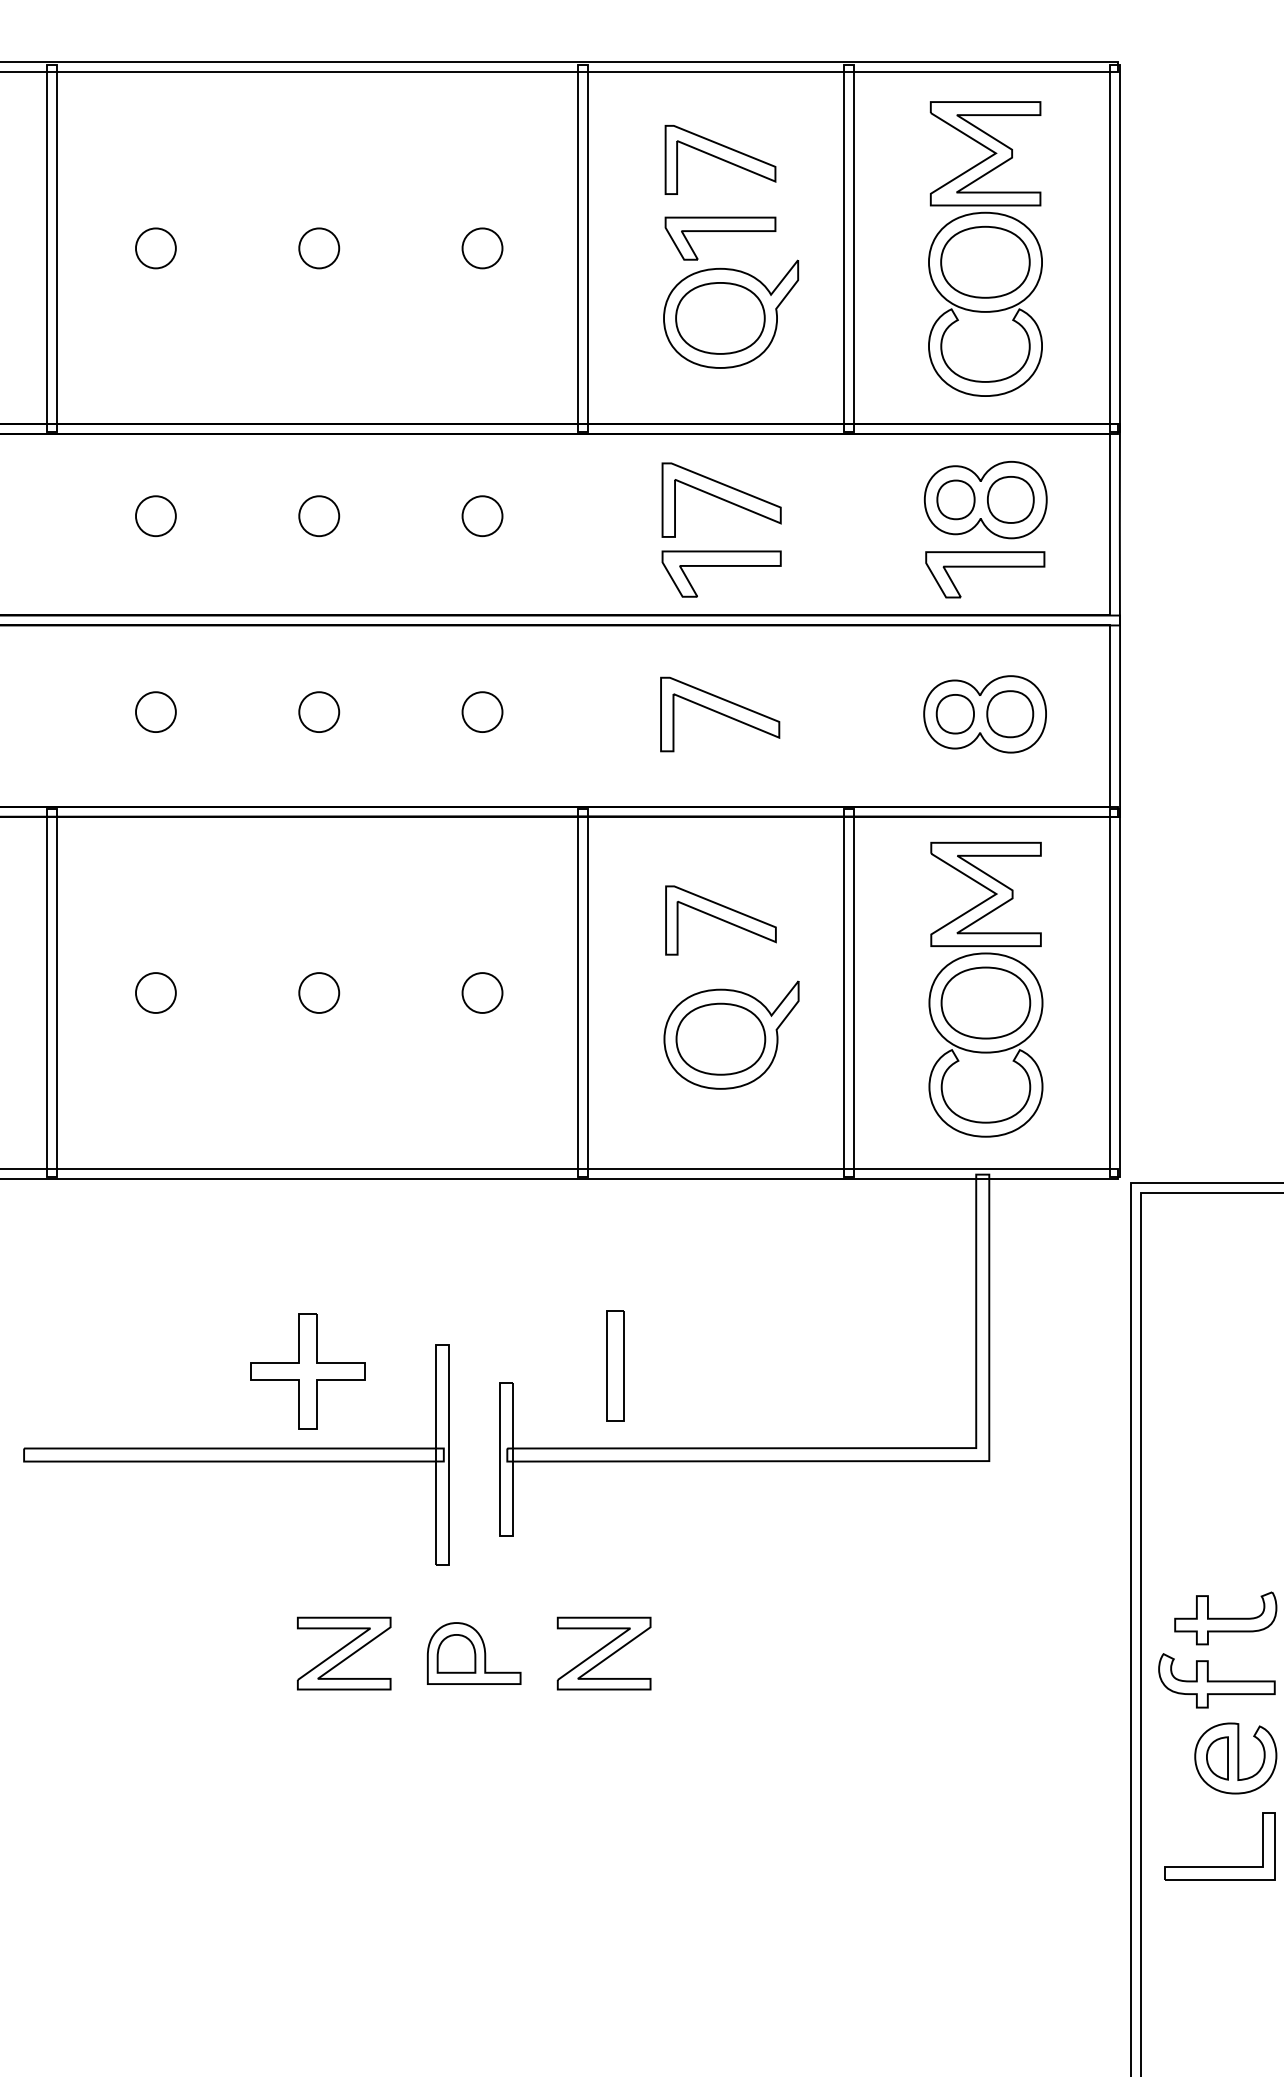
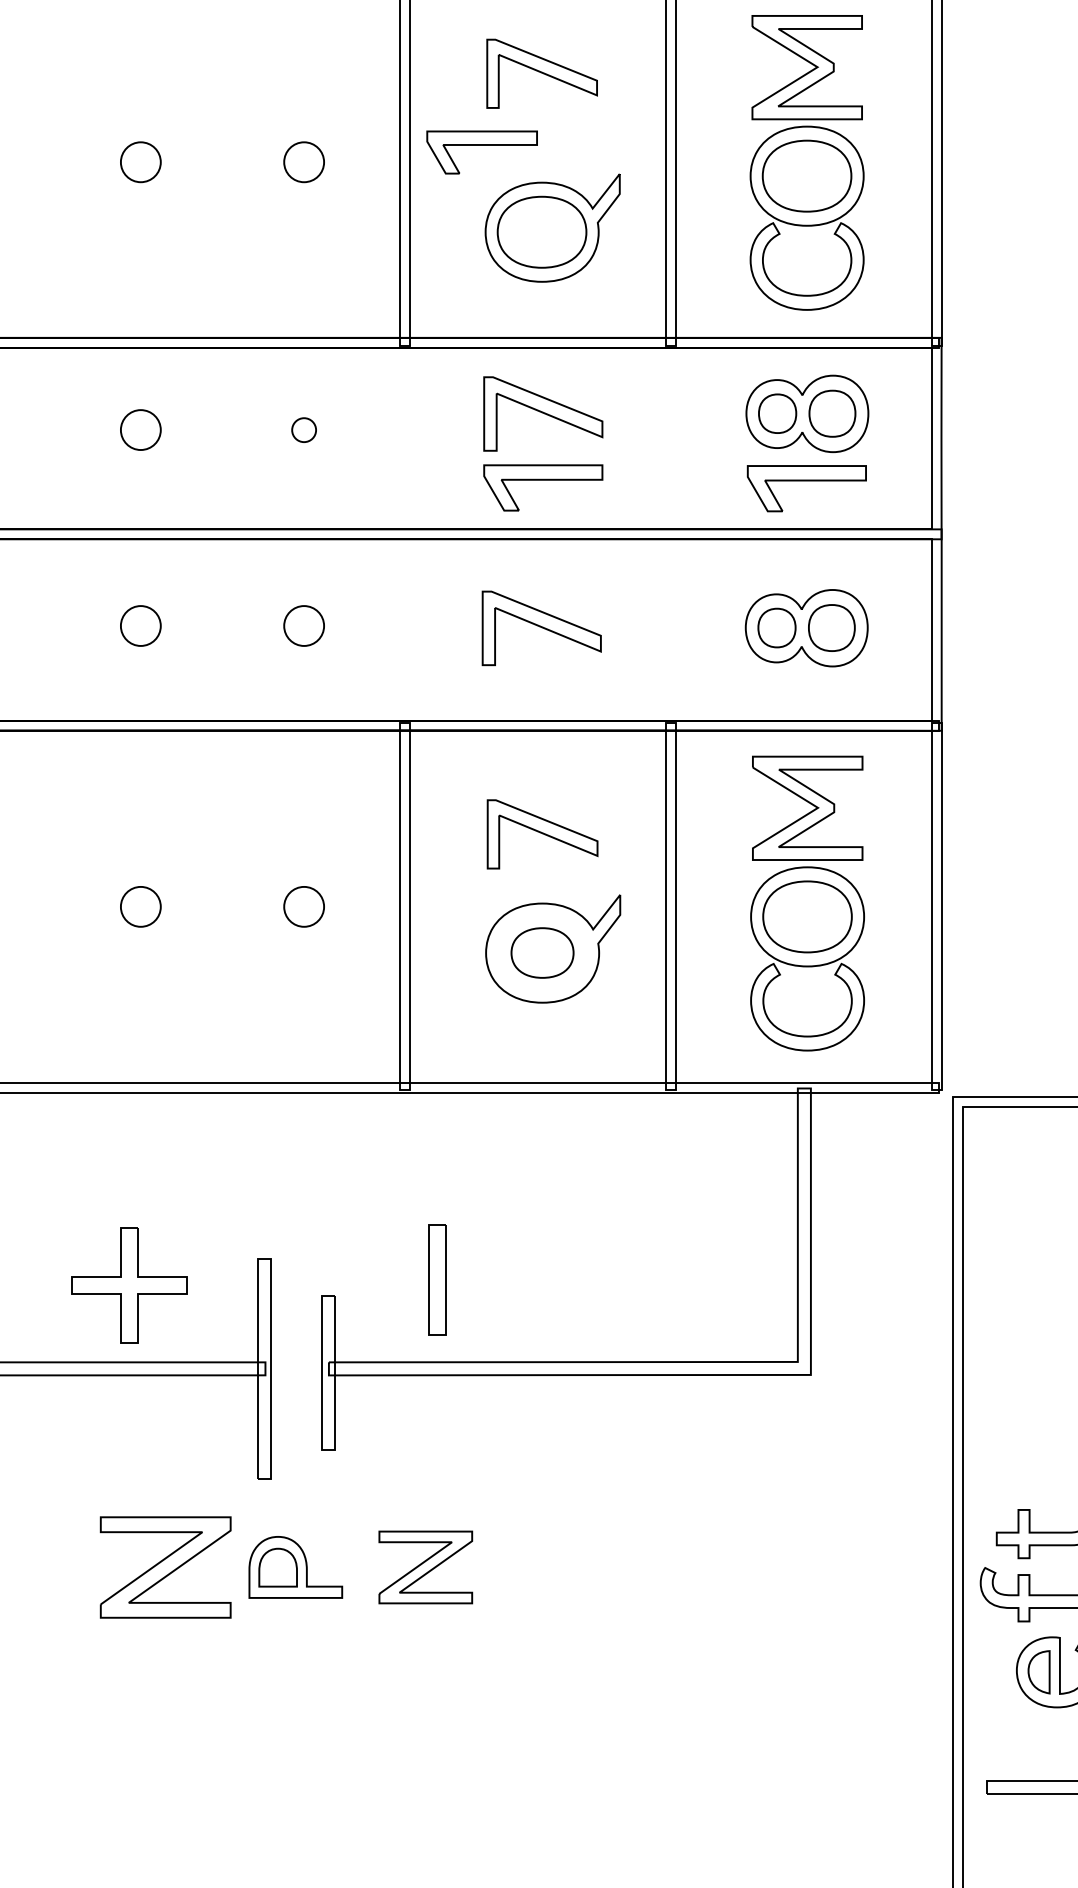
part: (720, 231) -> (482, 145), moved
part: (482, 516) -> (304, 430), size x0.6
part: (720, 1038) -> (542, 952), size x0.7
part: (344, 1653) -> (166, 1567), size x1.4

